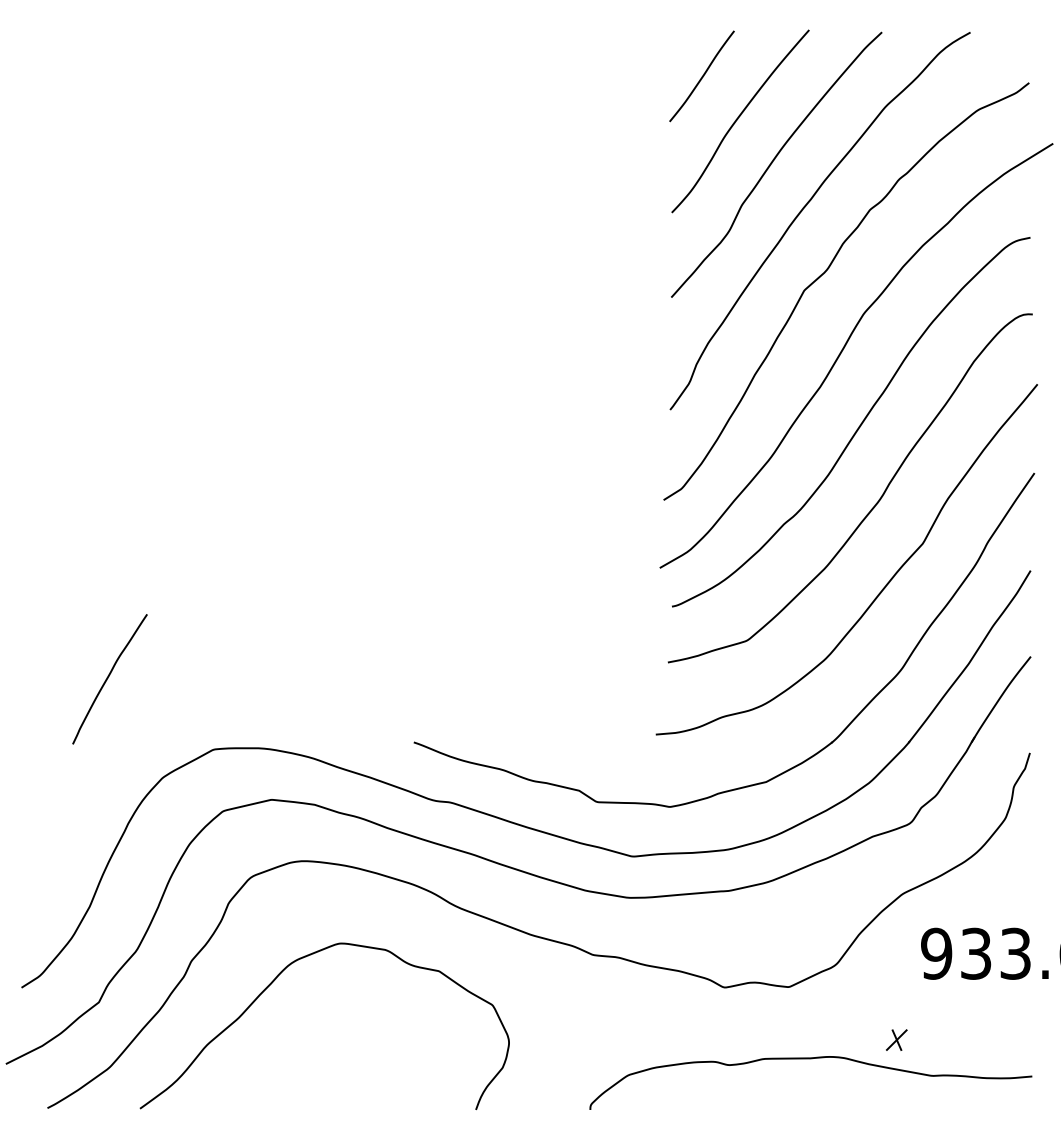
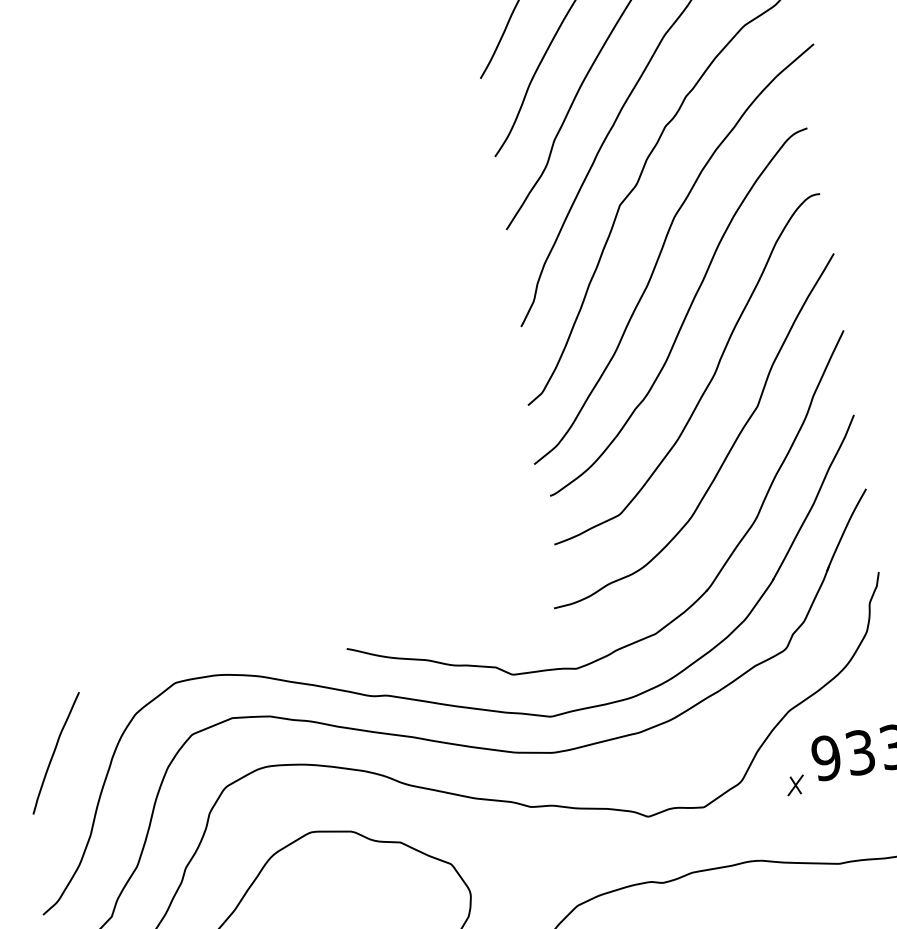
curve: (108, 678) -> (54, 752), moved
part: (896, 1039) -> (795, 784), moved

